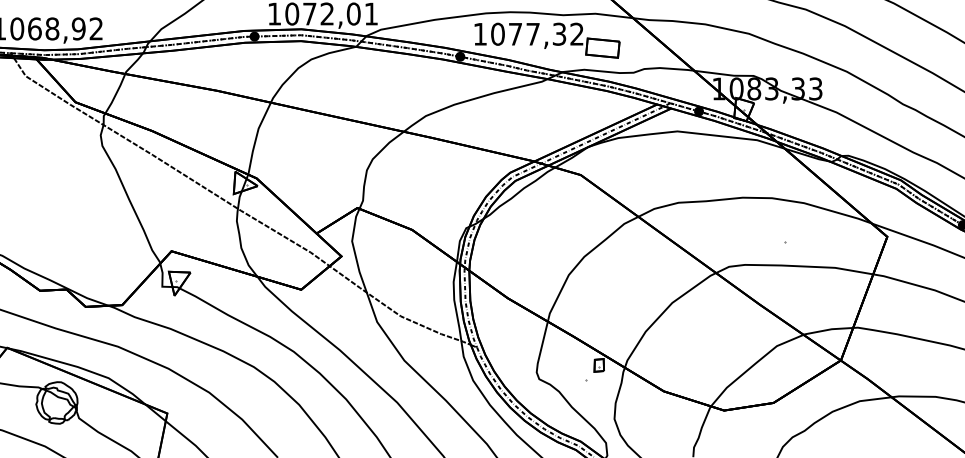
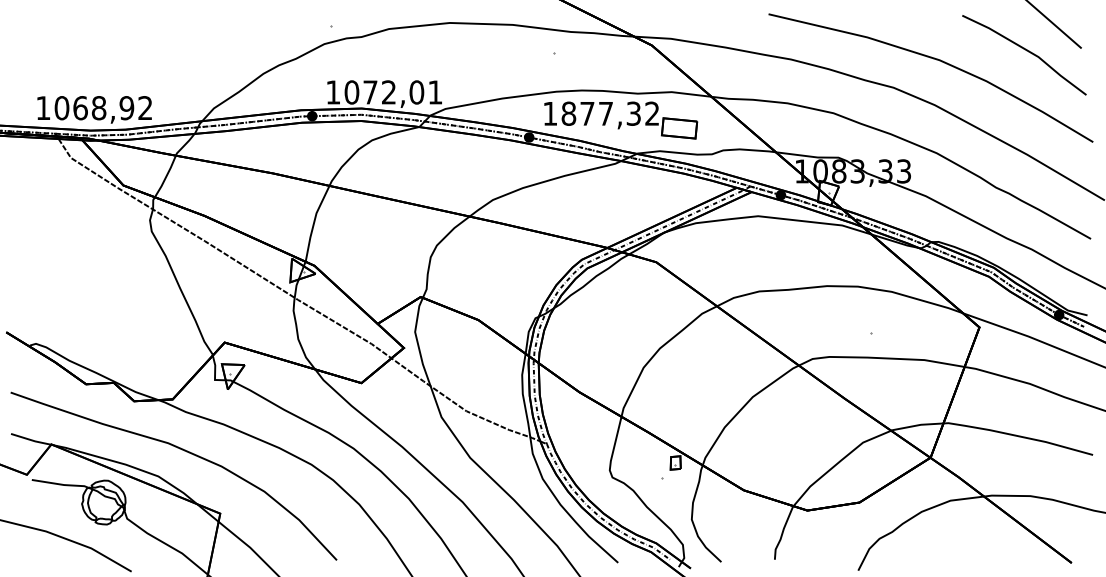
text: (497, 34) -> (568, 113), 1077,32 -> 1877,32

